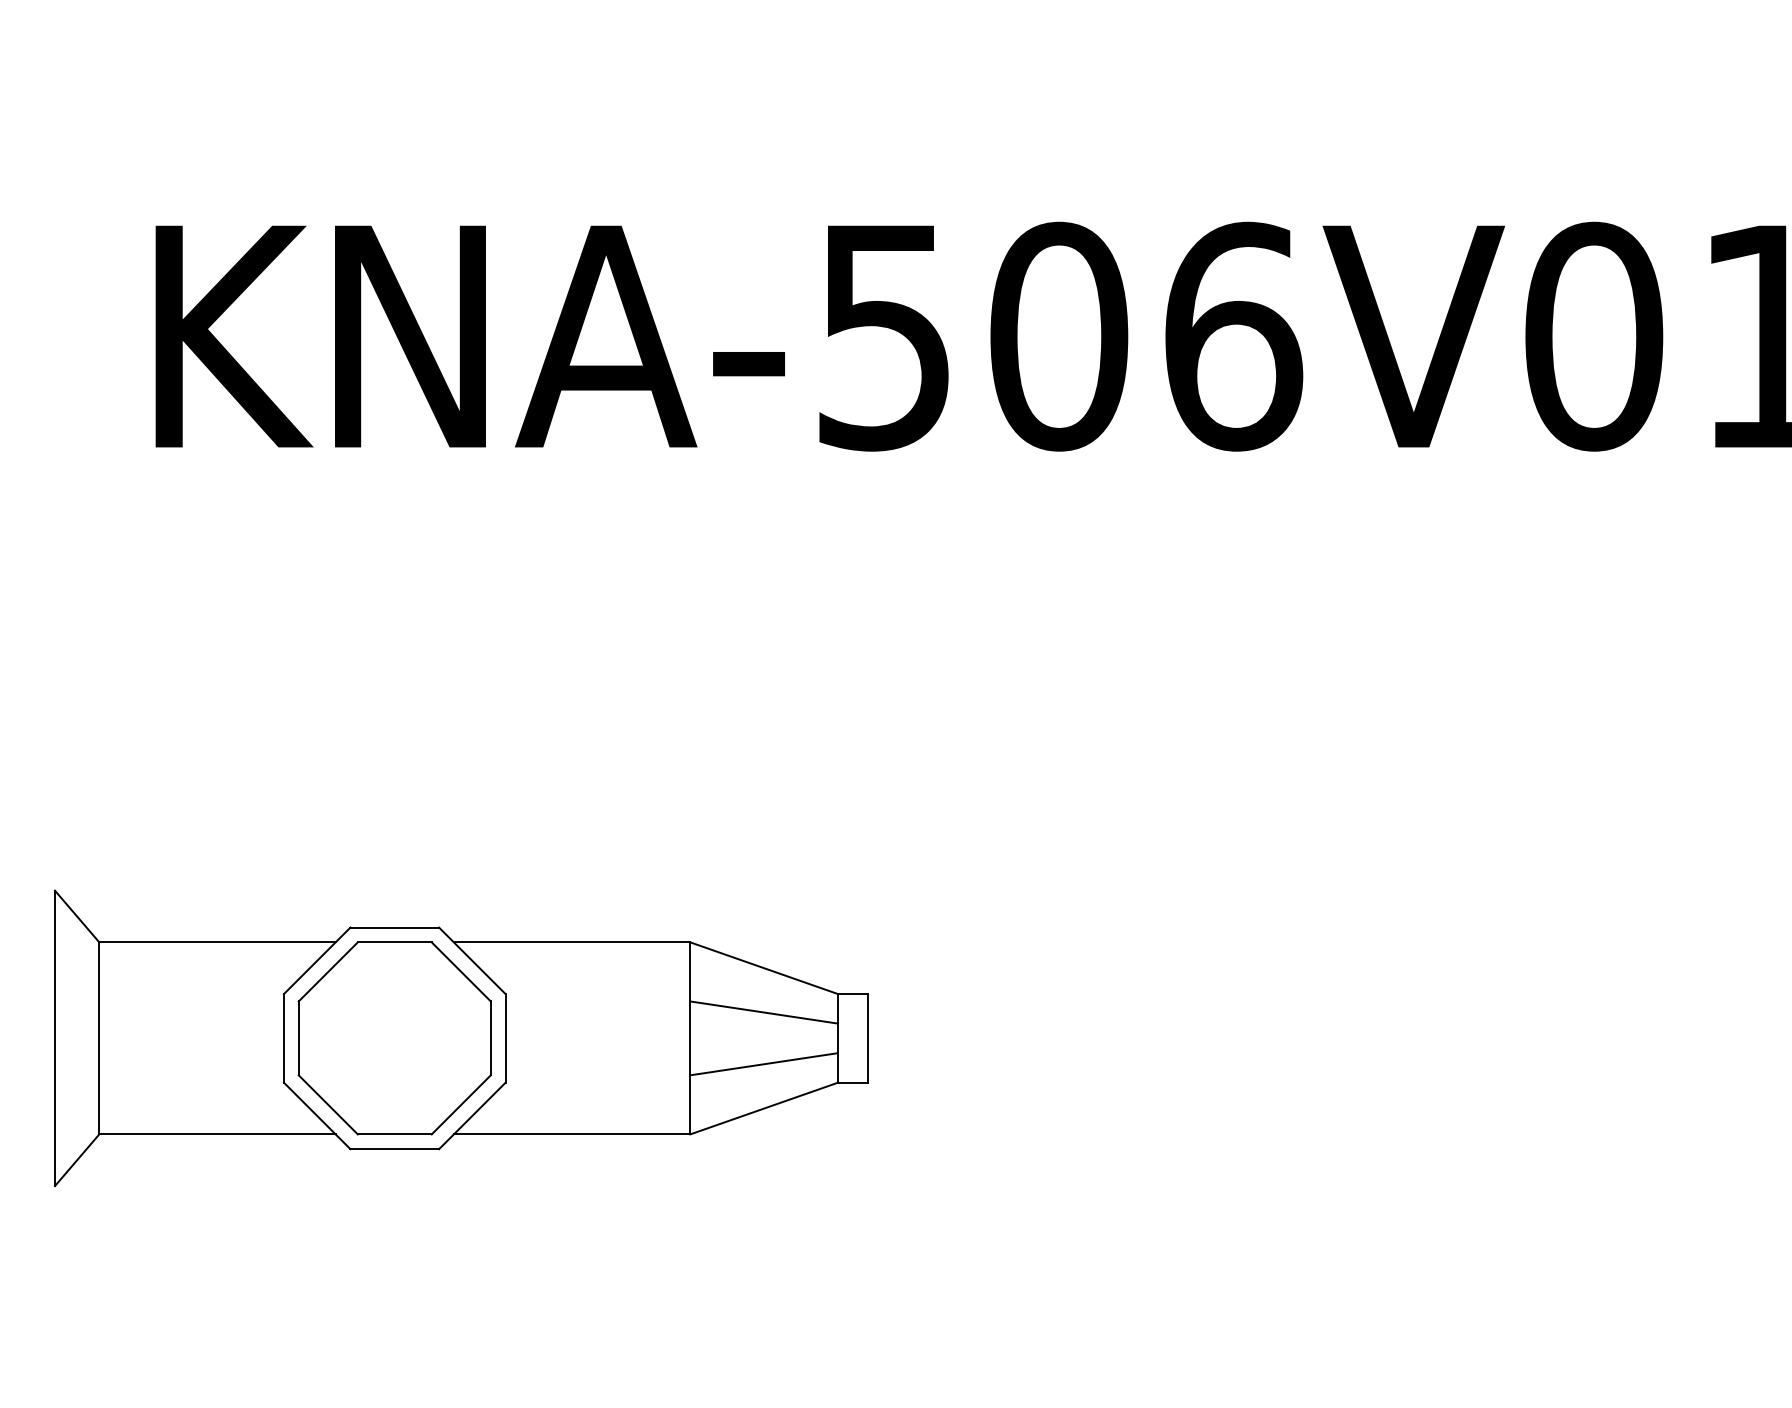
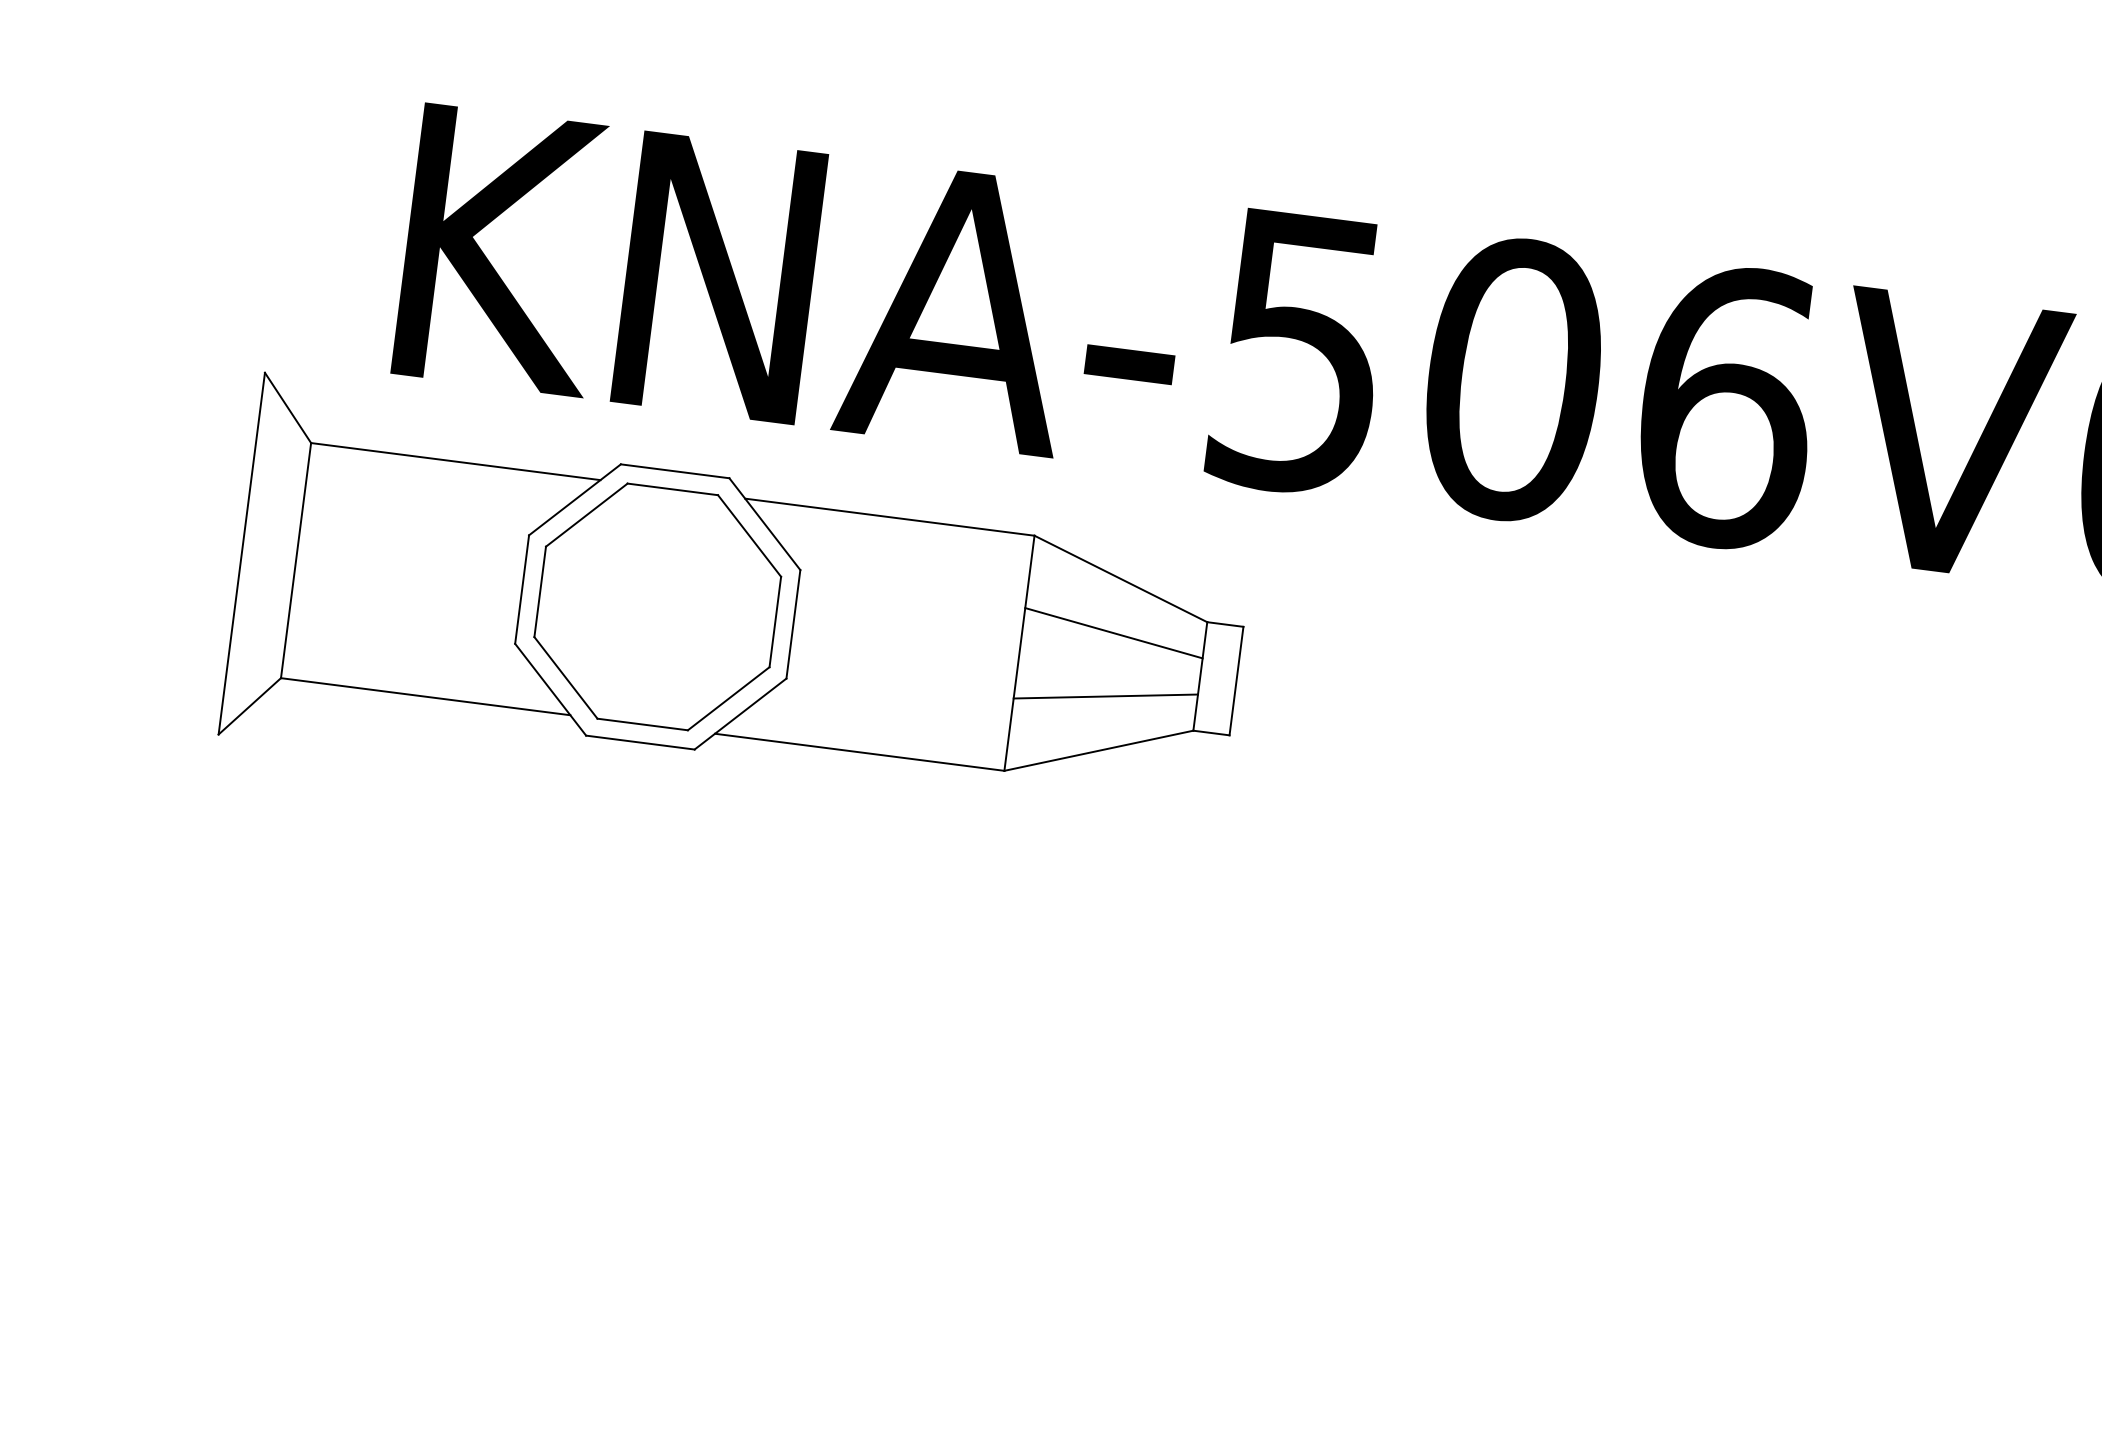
part: (460, 1038) -> (738, 617), moved

